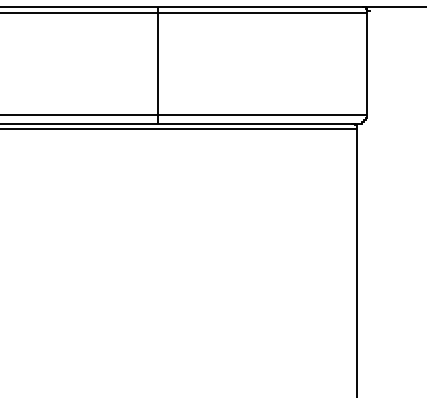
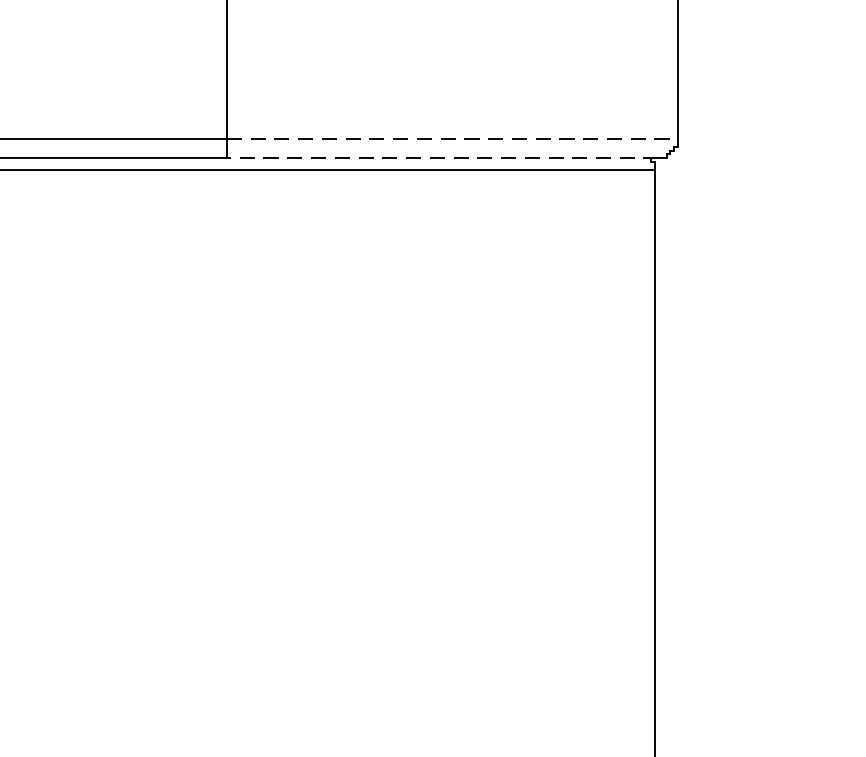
line: (262, 114) -> (451, 138), solid -> dashed
line: (258, 123) -> (443, 158), solid -> dashed

